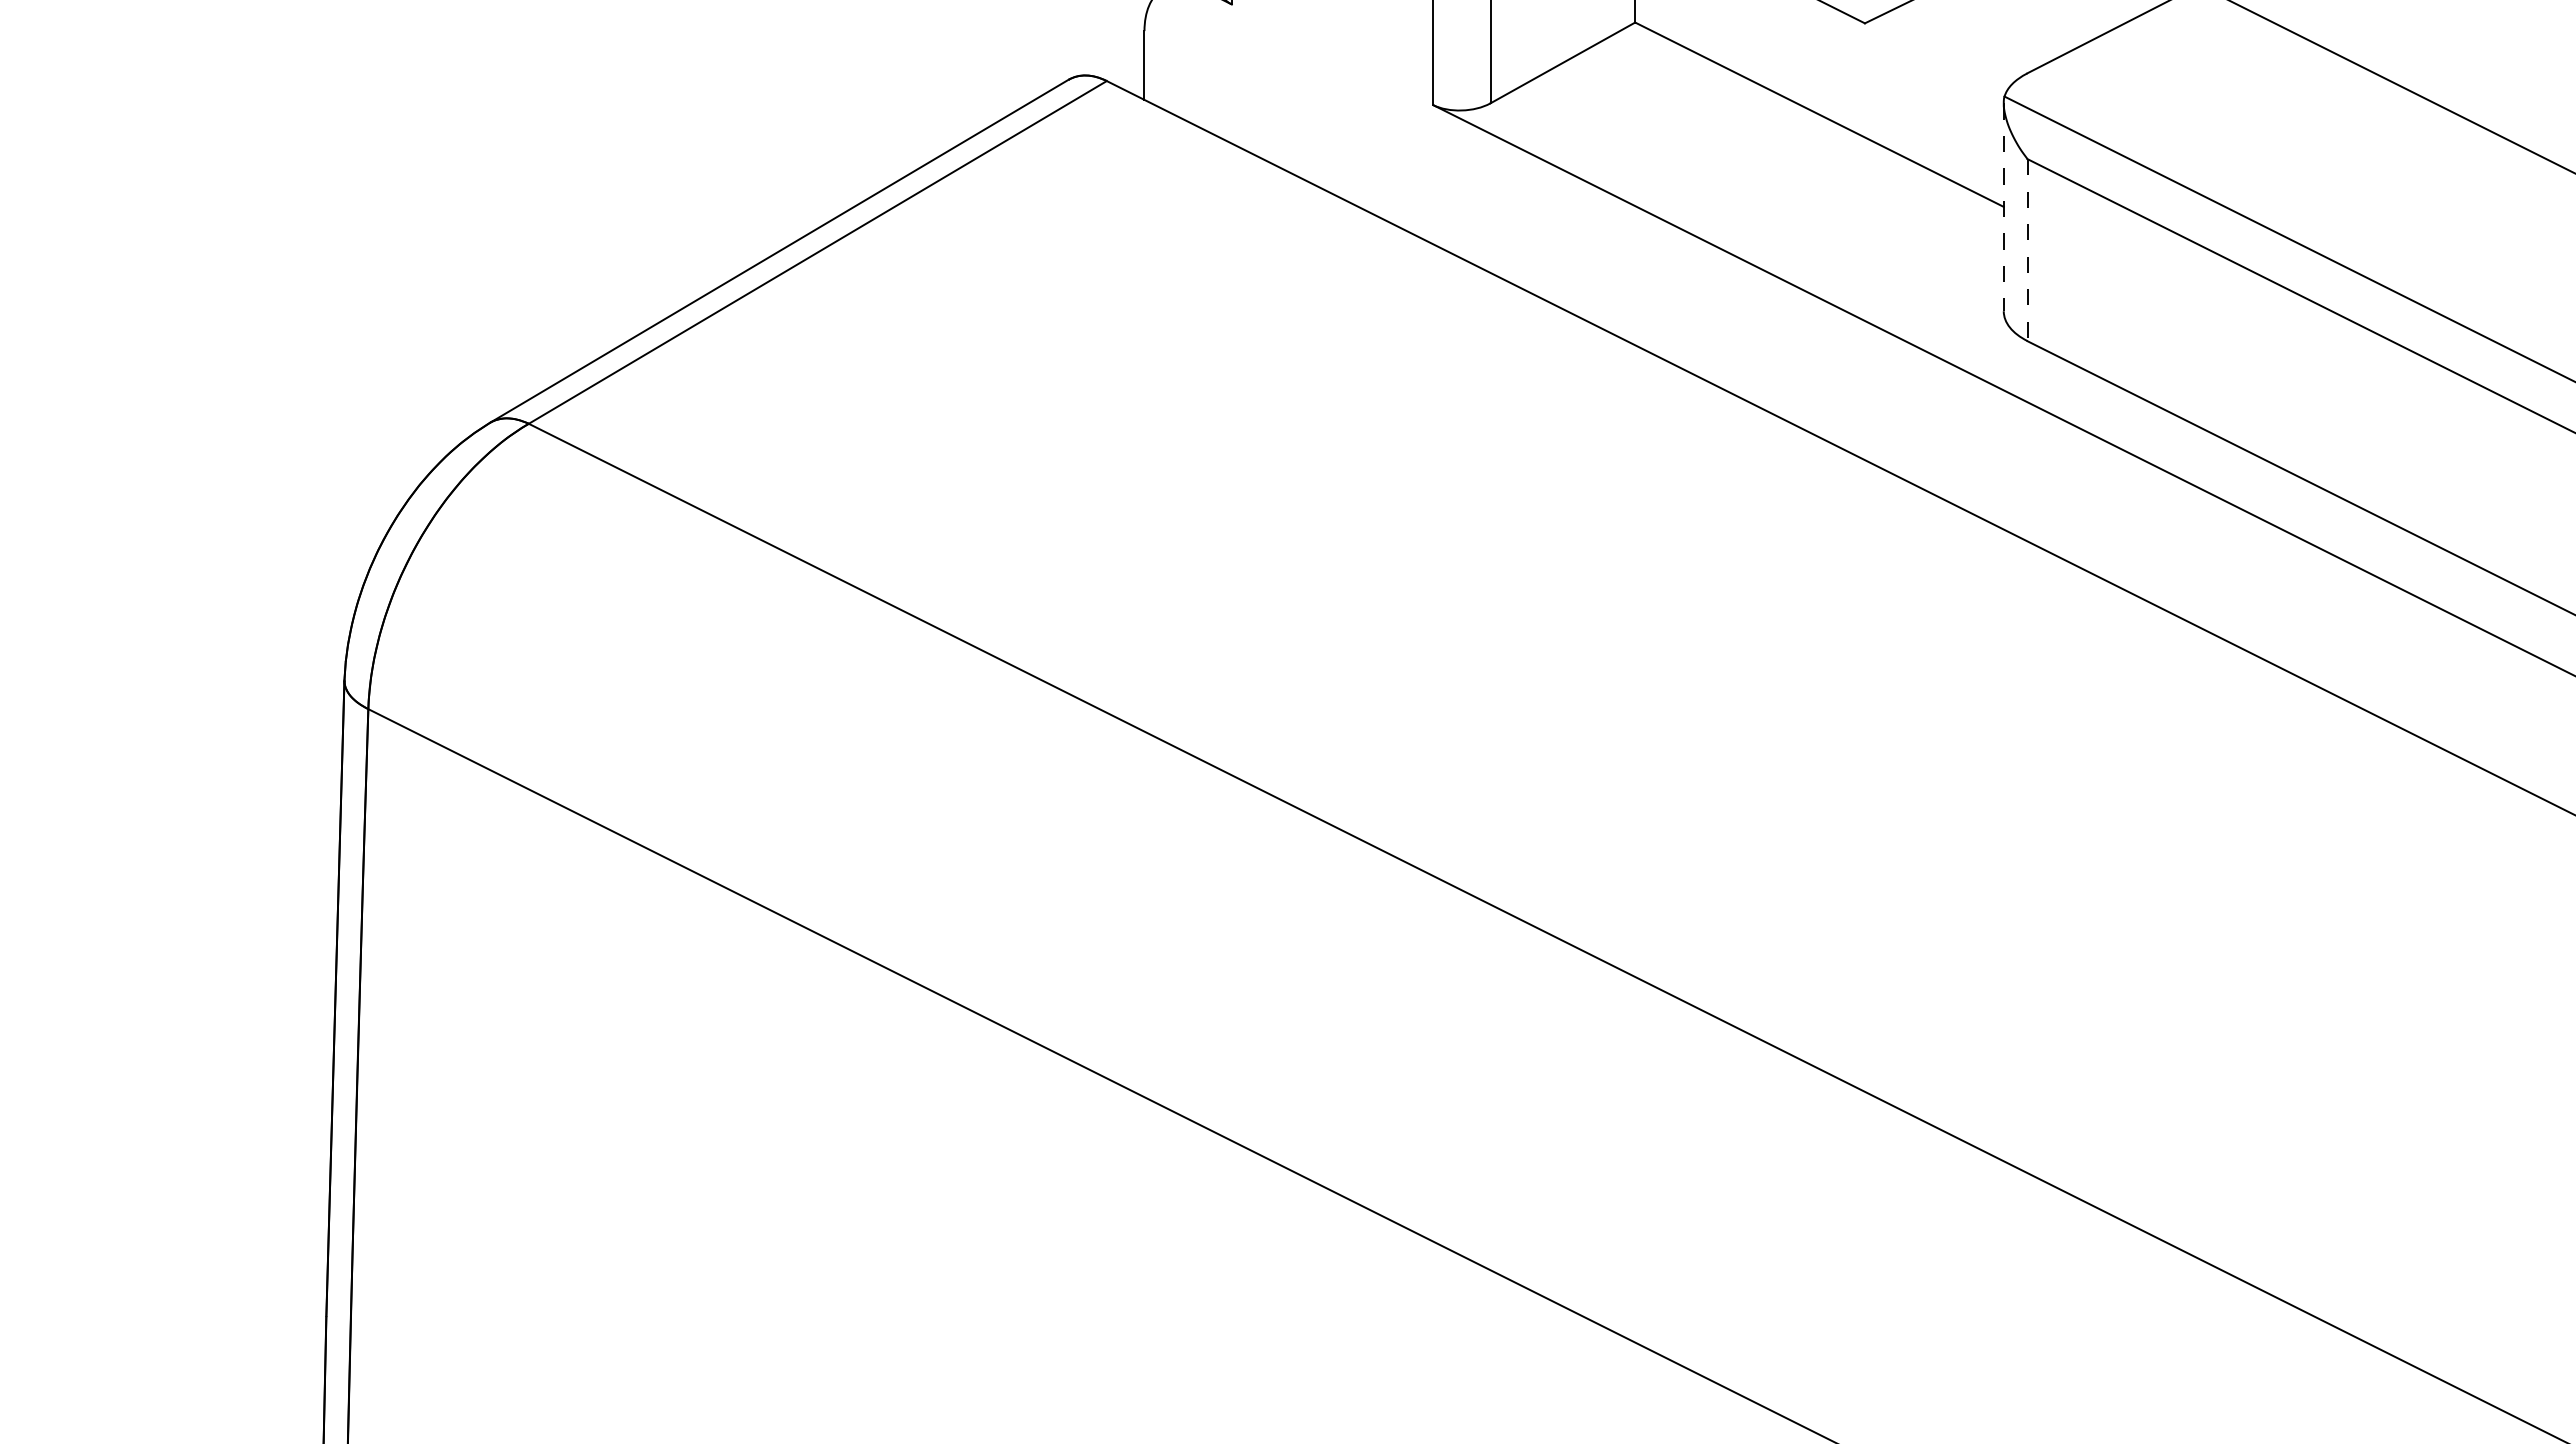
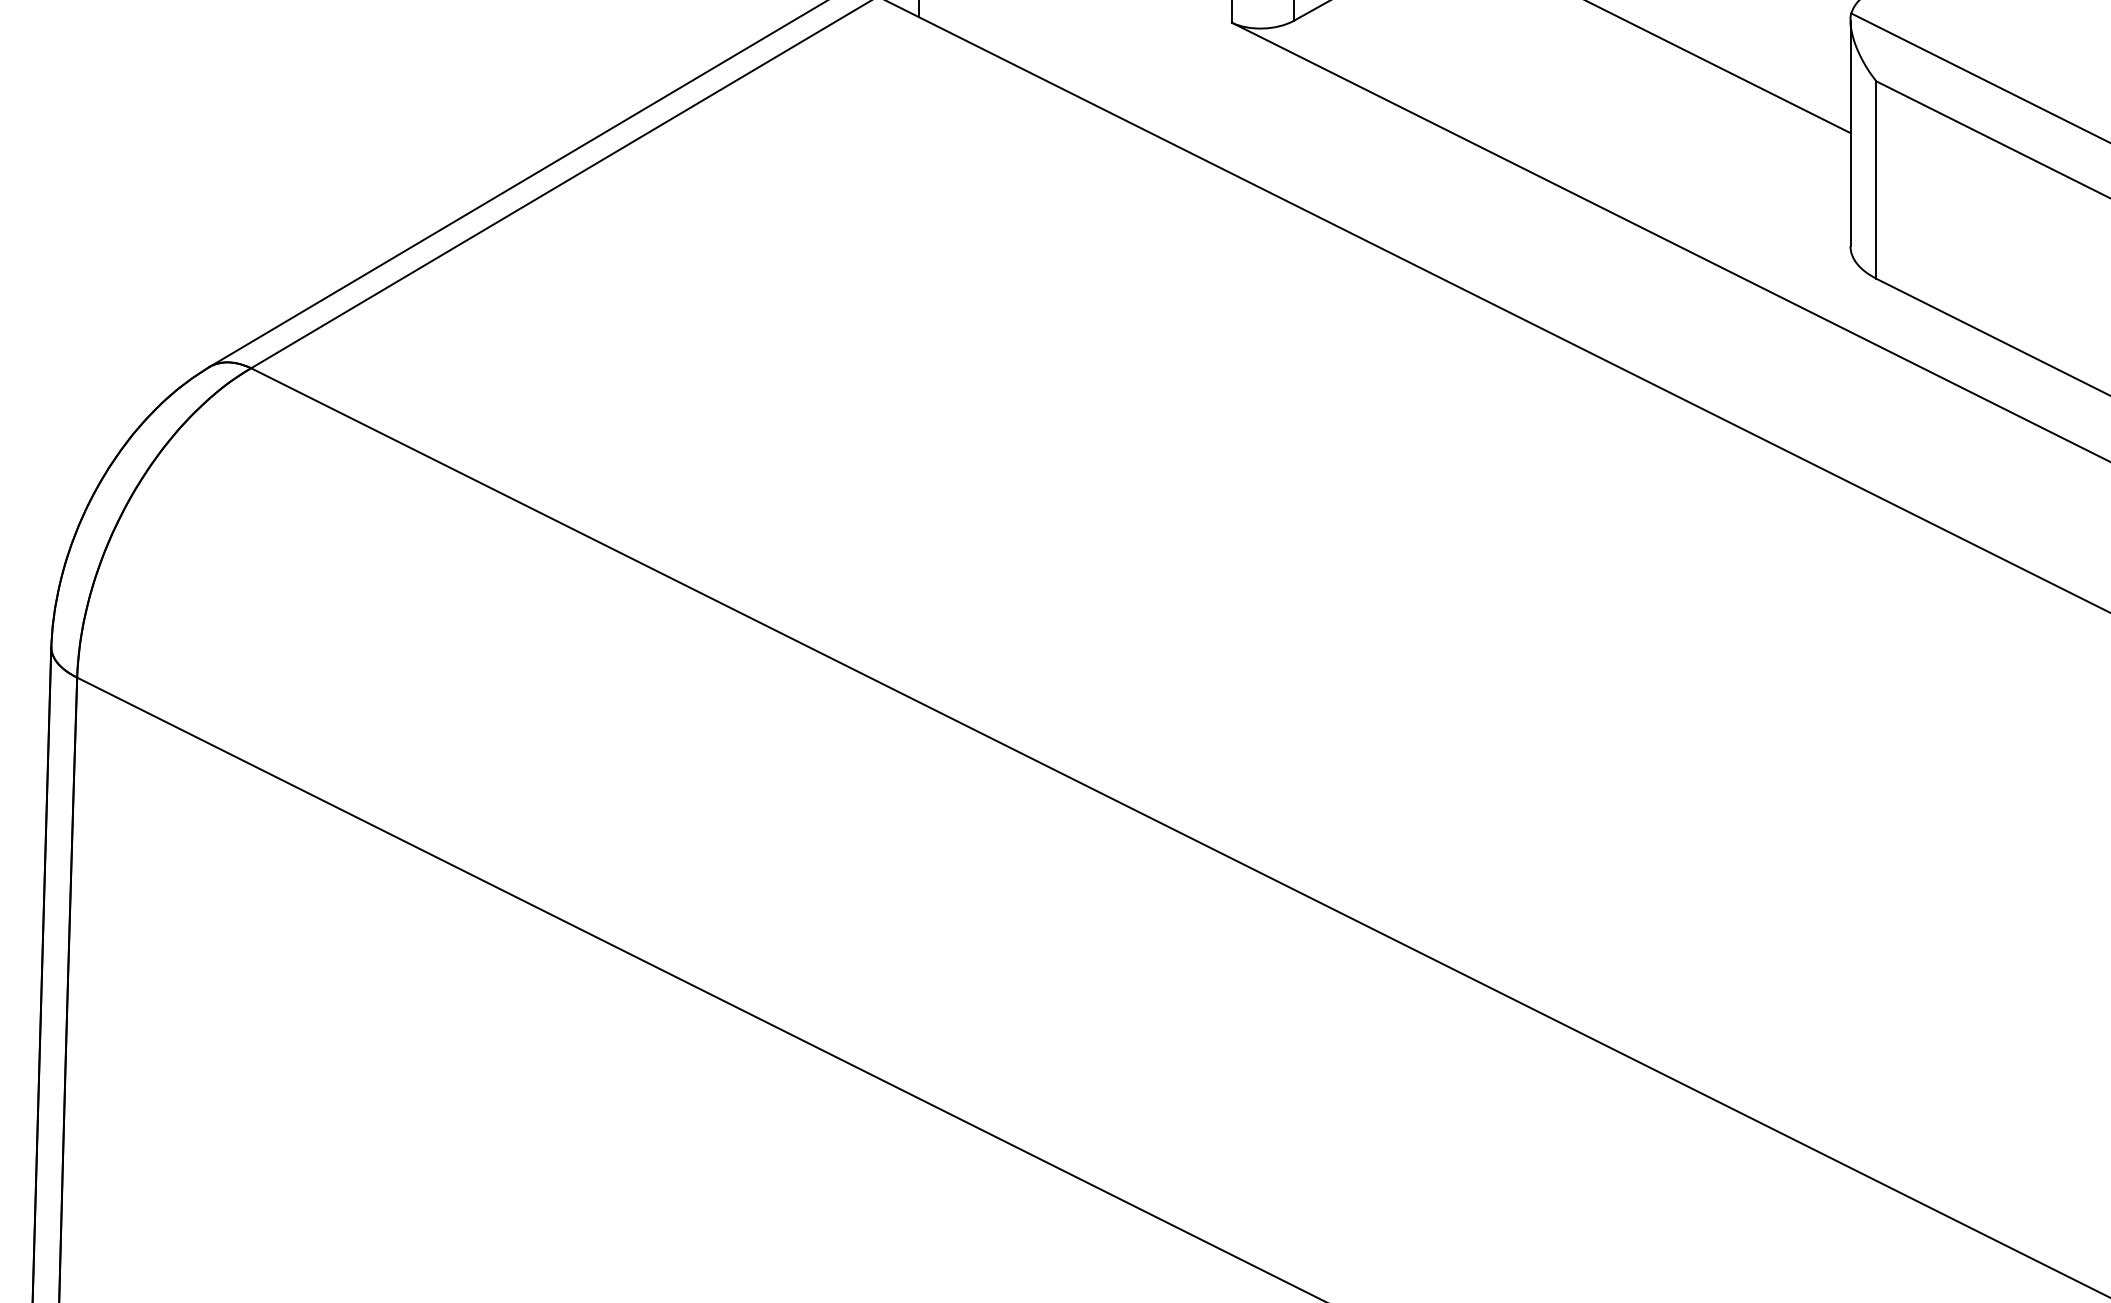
line: (2003, 207) -> (1850, 133), dashed -> solid
line: (2027, 250) -> (1876, 180), dashed -> solid

